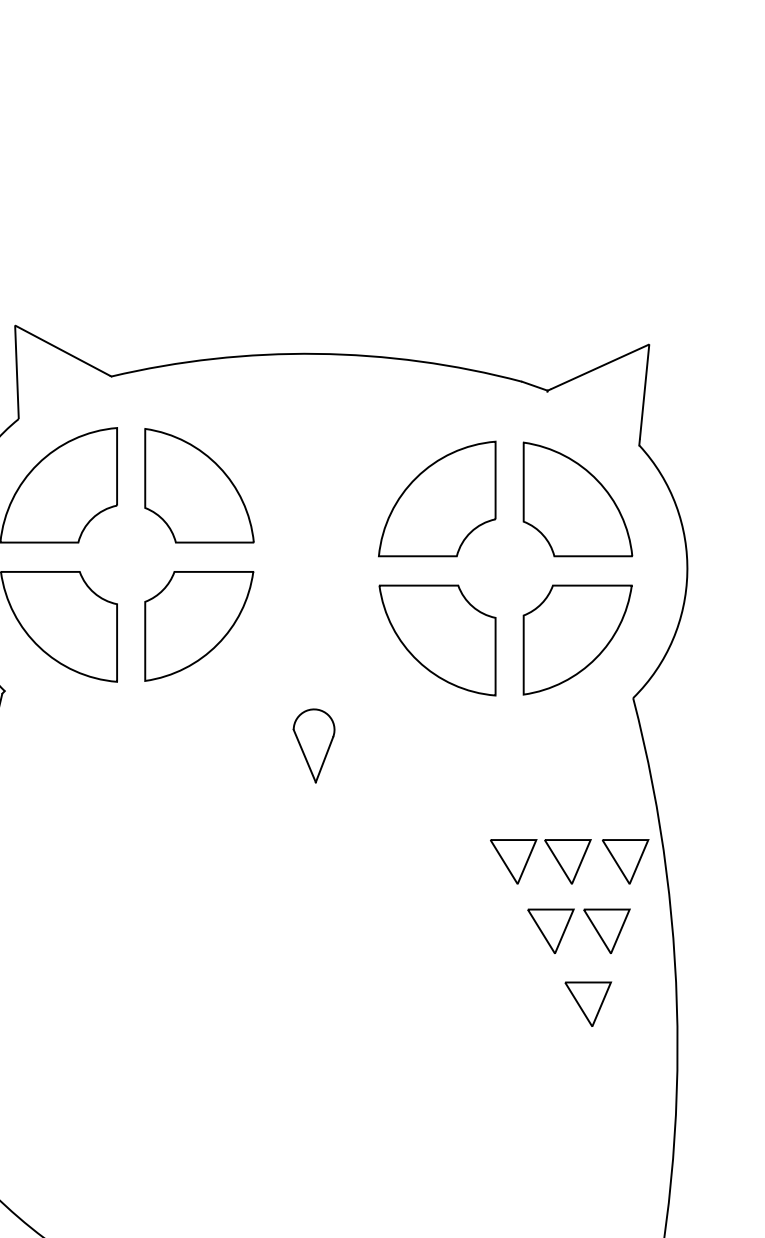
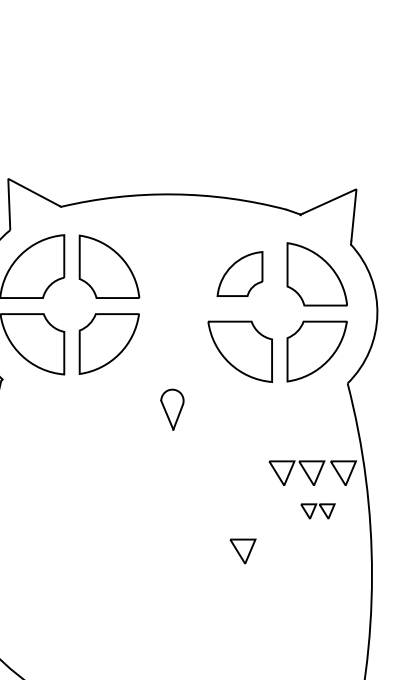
part: (436, 497) -> (239, 273), size x0.7
part: (578, 931) -> (317, 511), size x0.6
part: (587, 1004) -> (242, 551), moved

